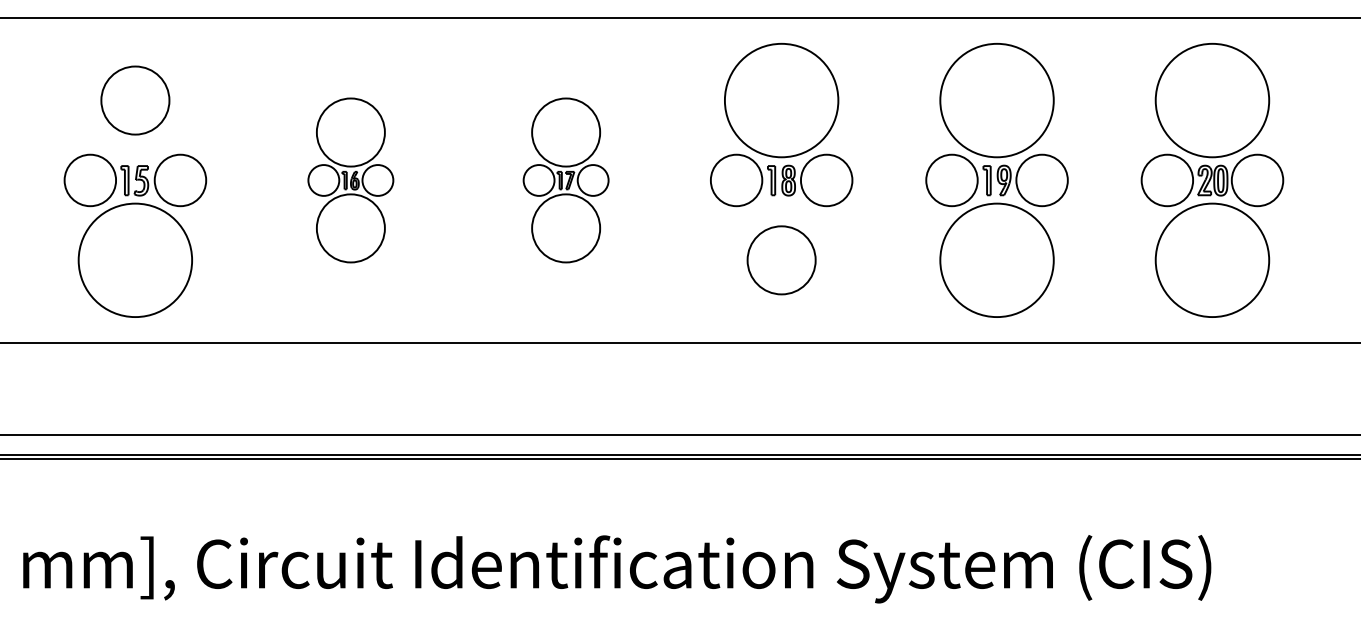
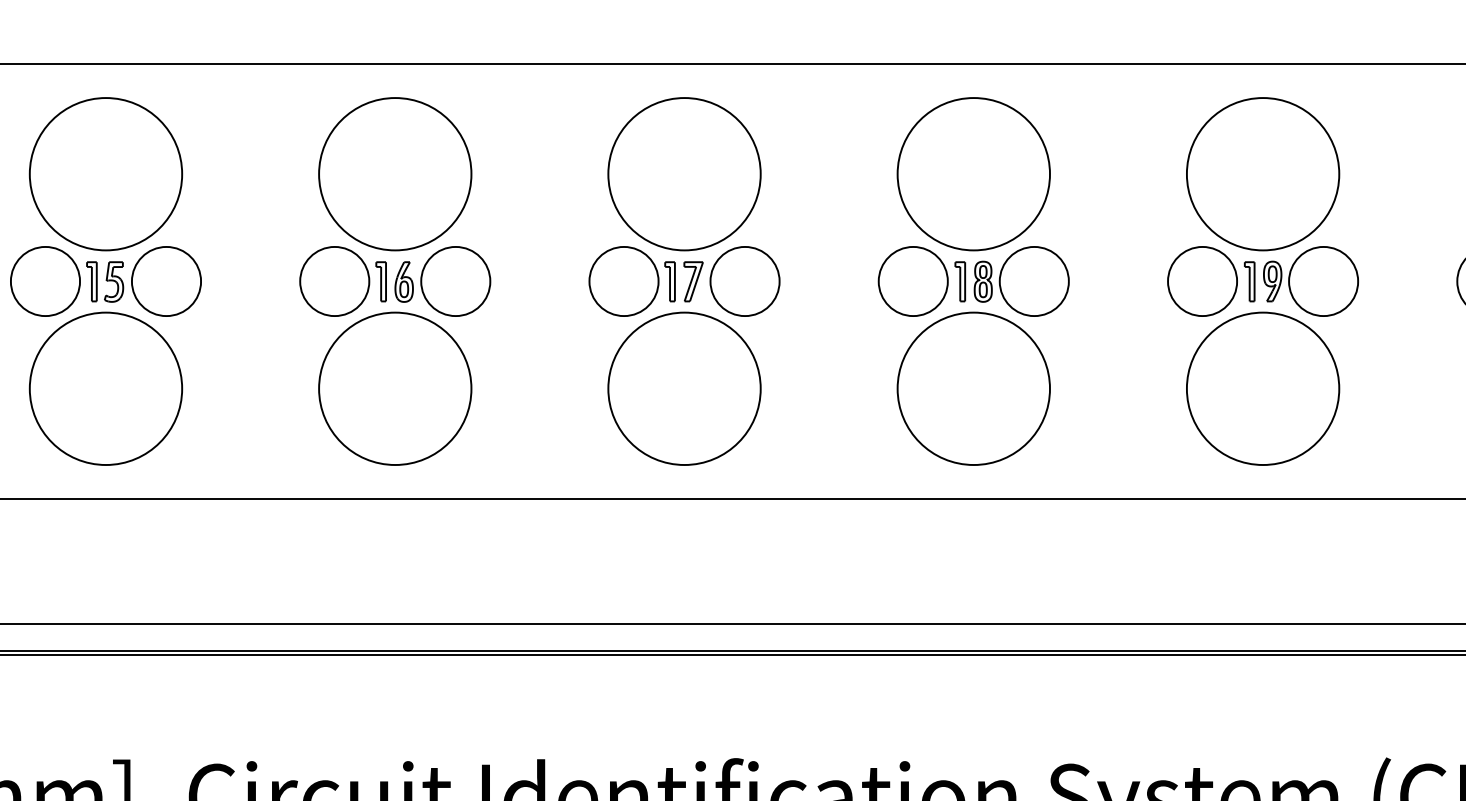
circle: (135, 100) -> (106, 174), size x1.67
part: (350, 180) -> (394, 281), size x1.67
part: (565, 180) -> (683, 281), size x1.67
circle: (781, 260) -> (973, 388), size x1.67

